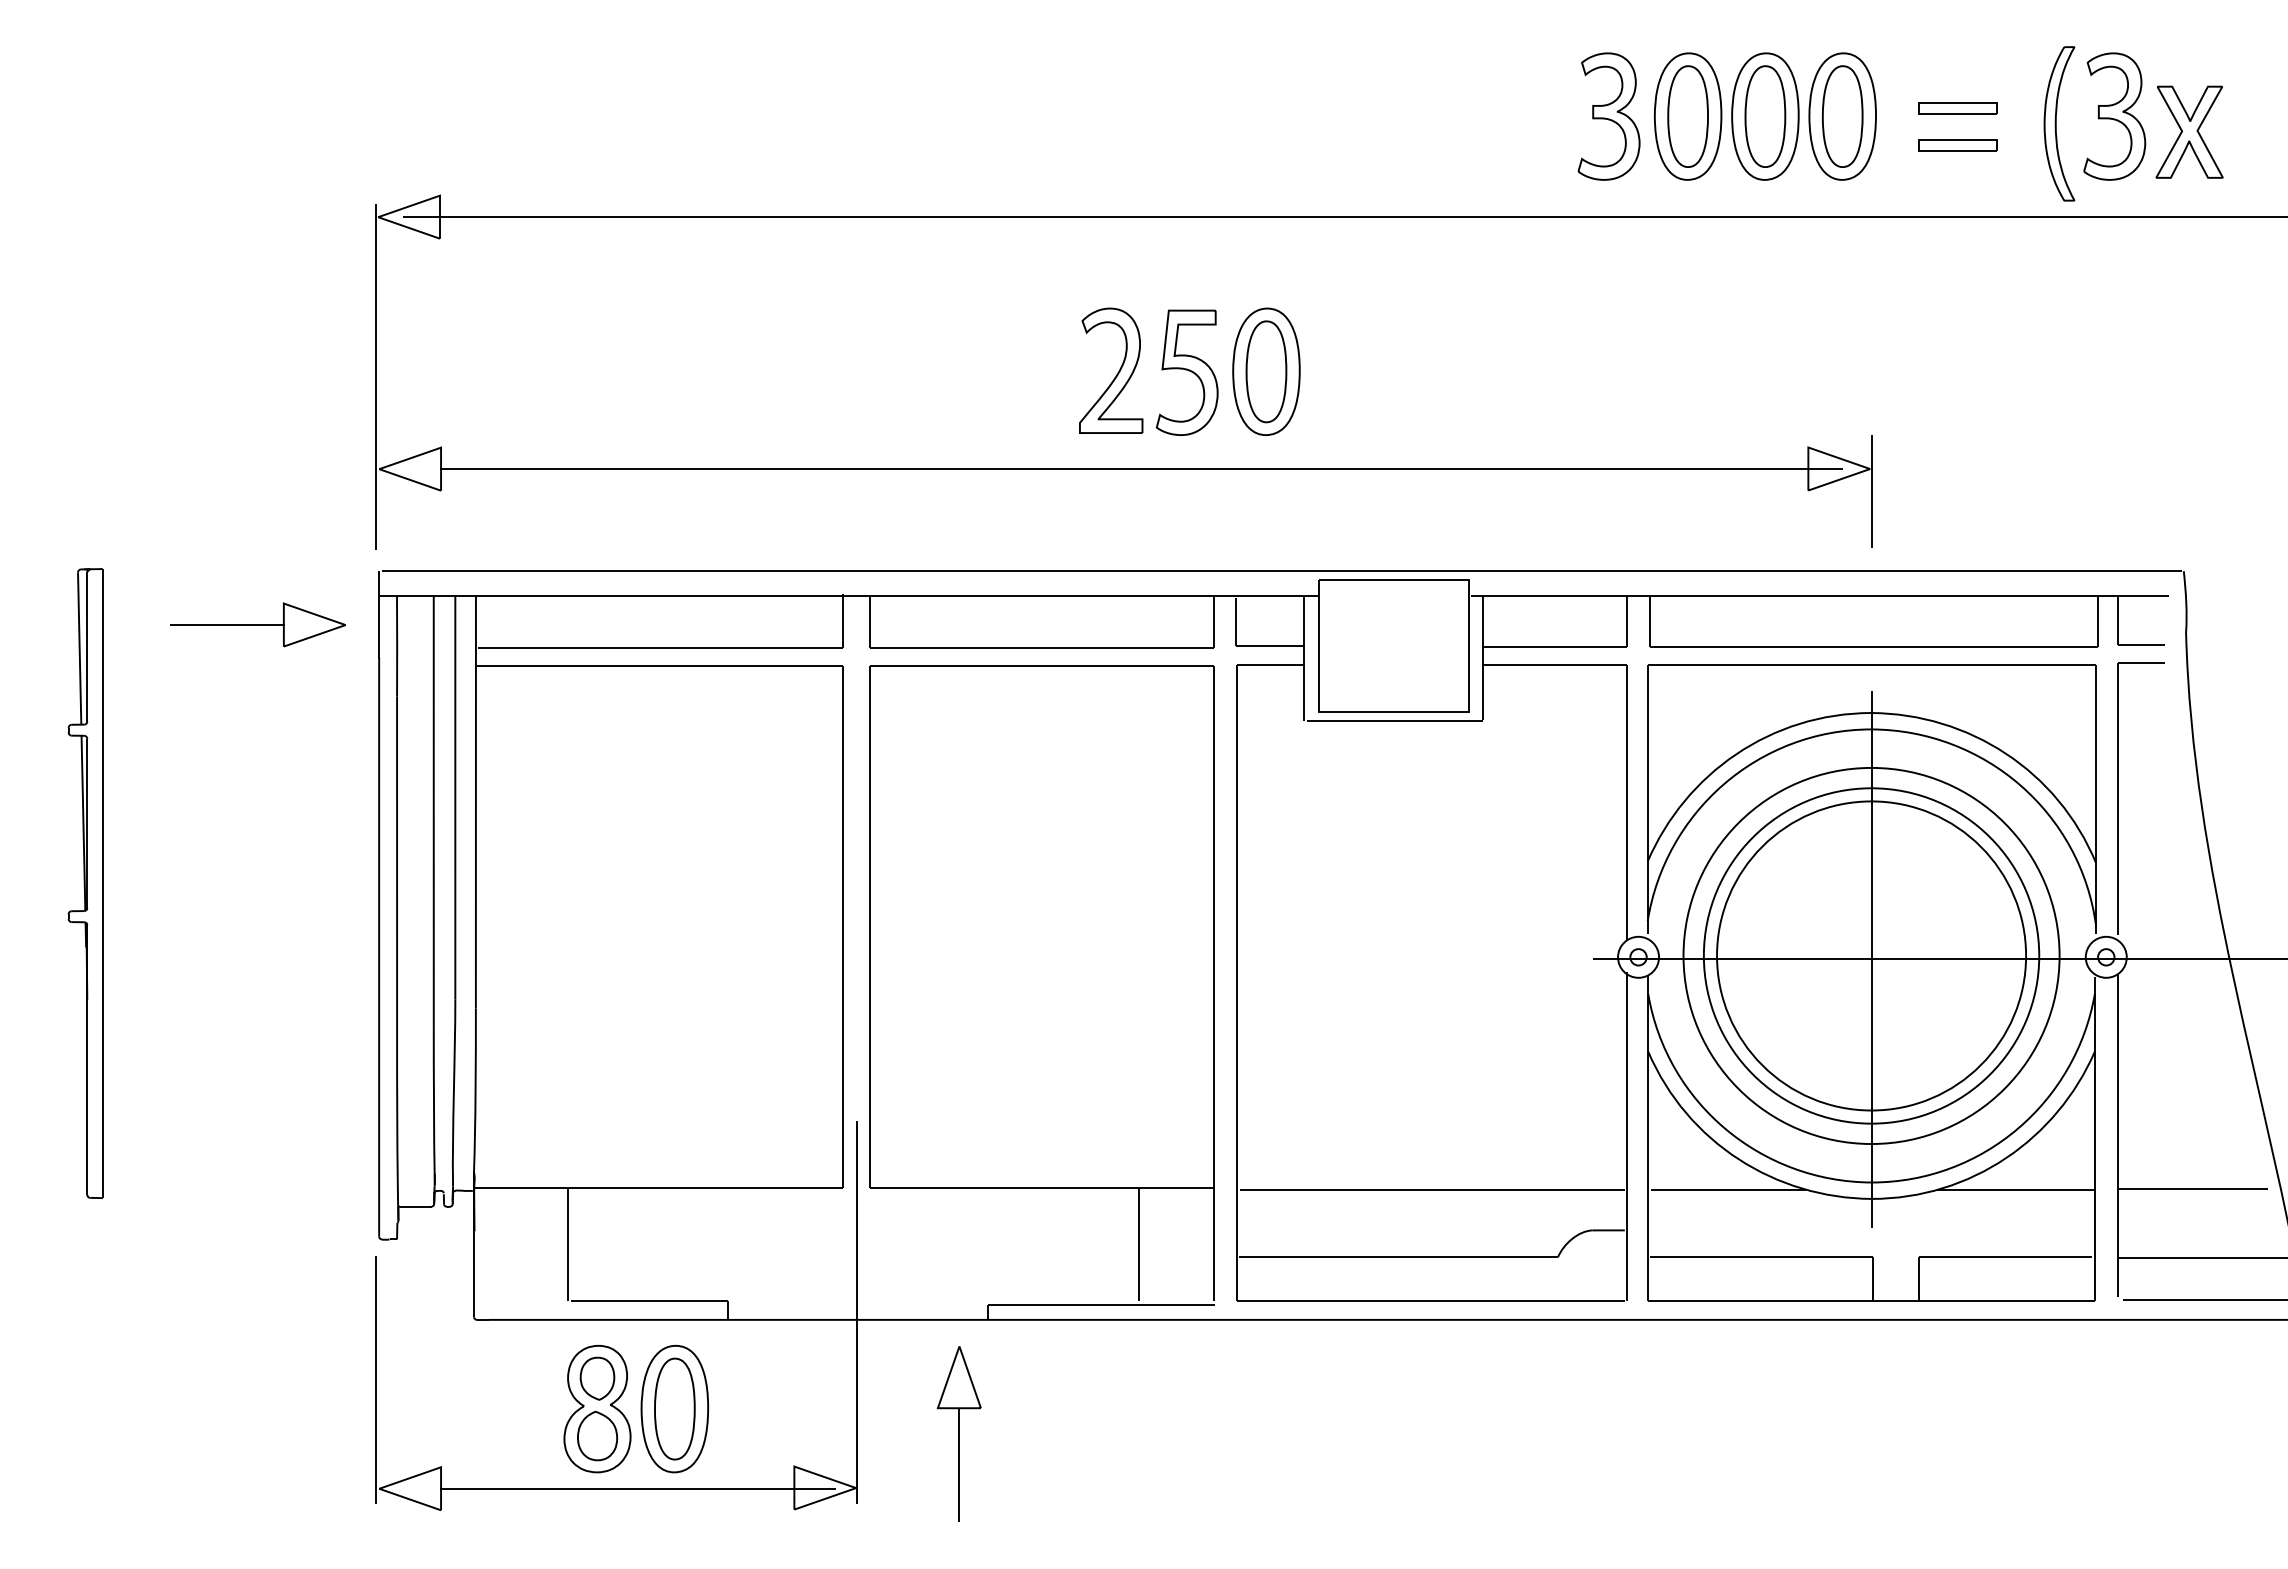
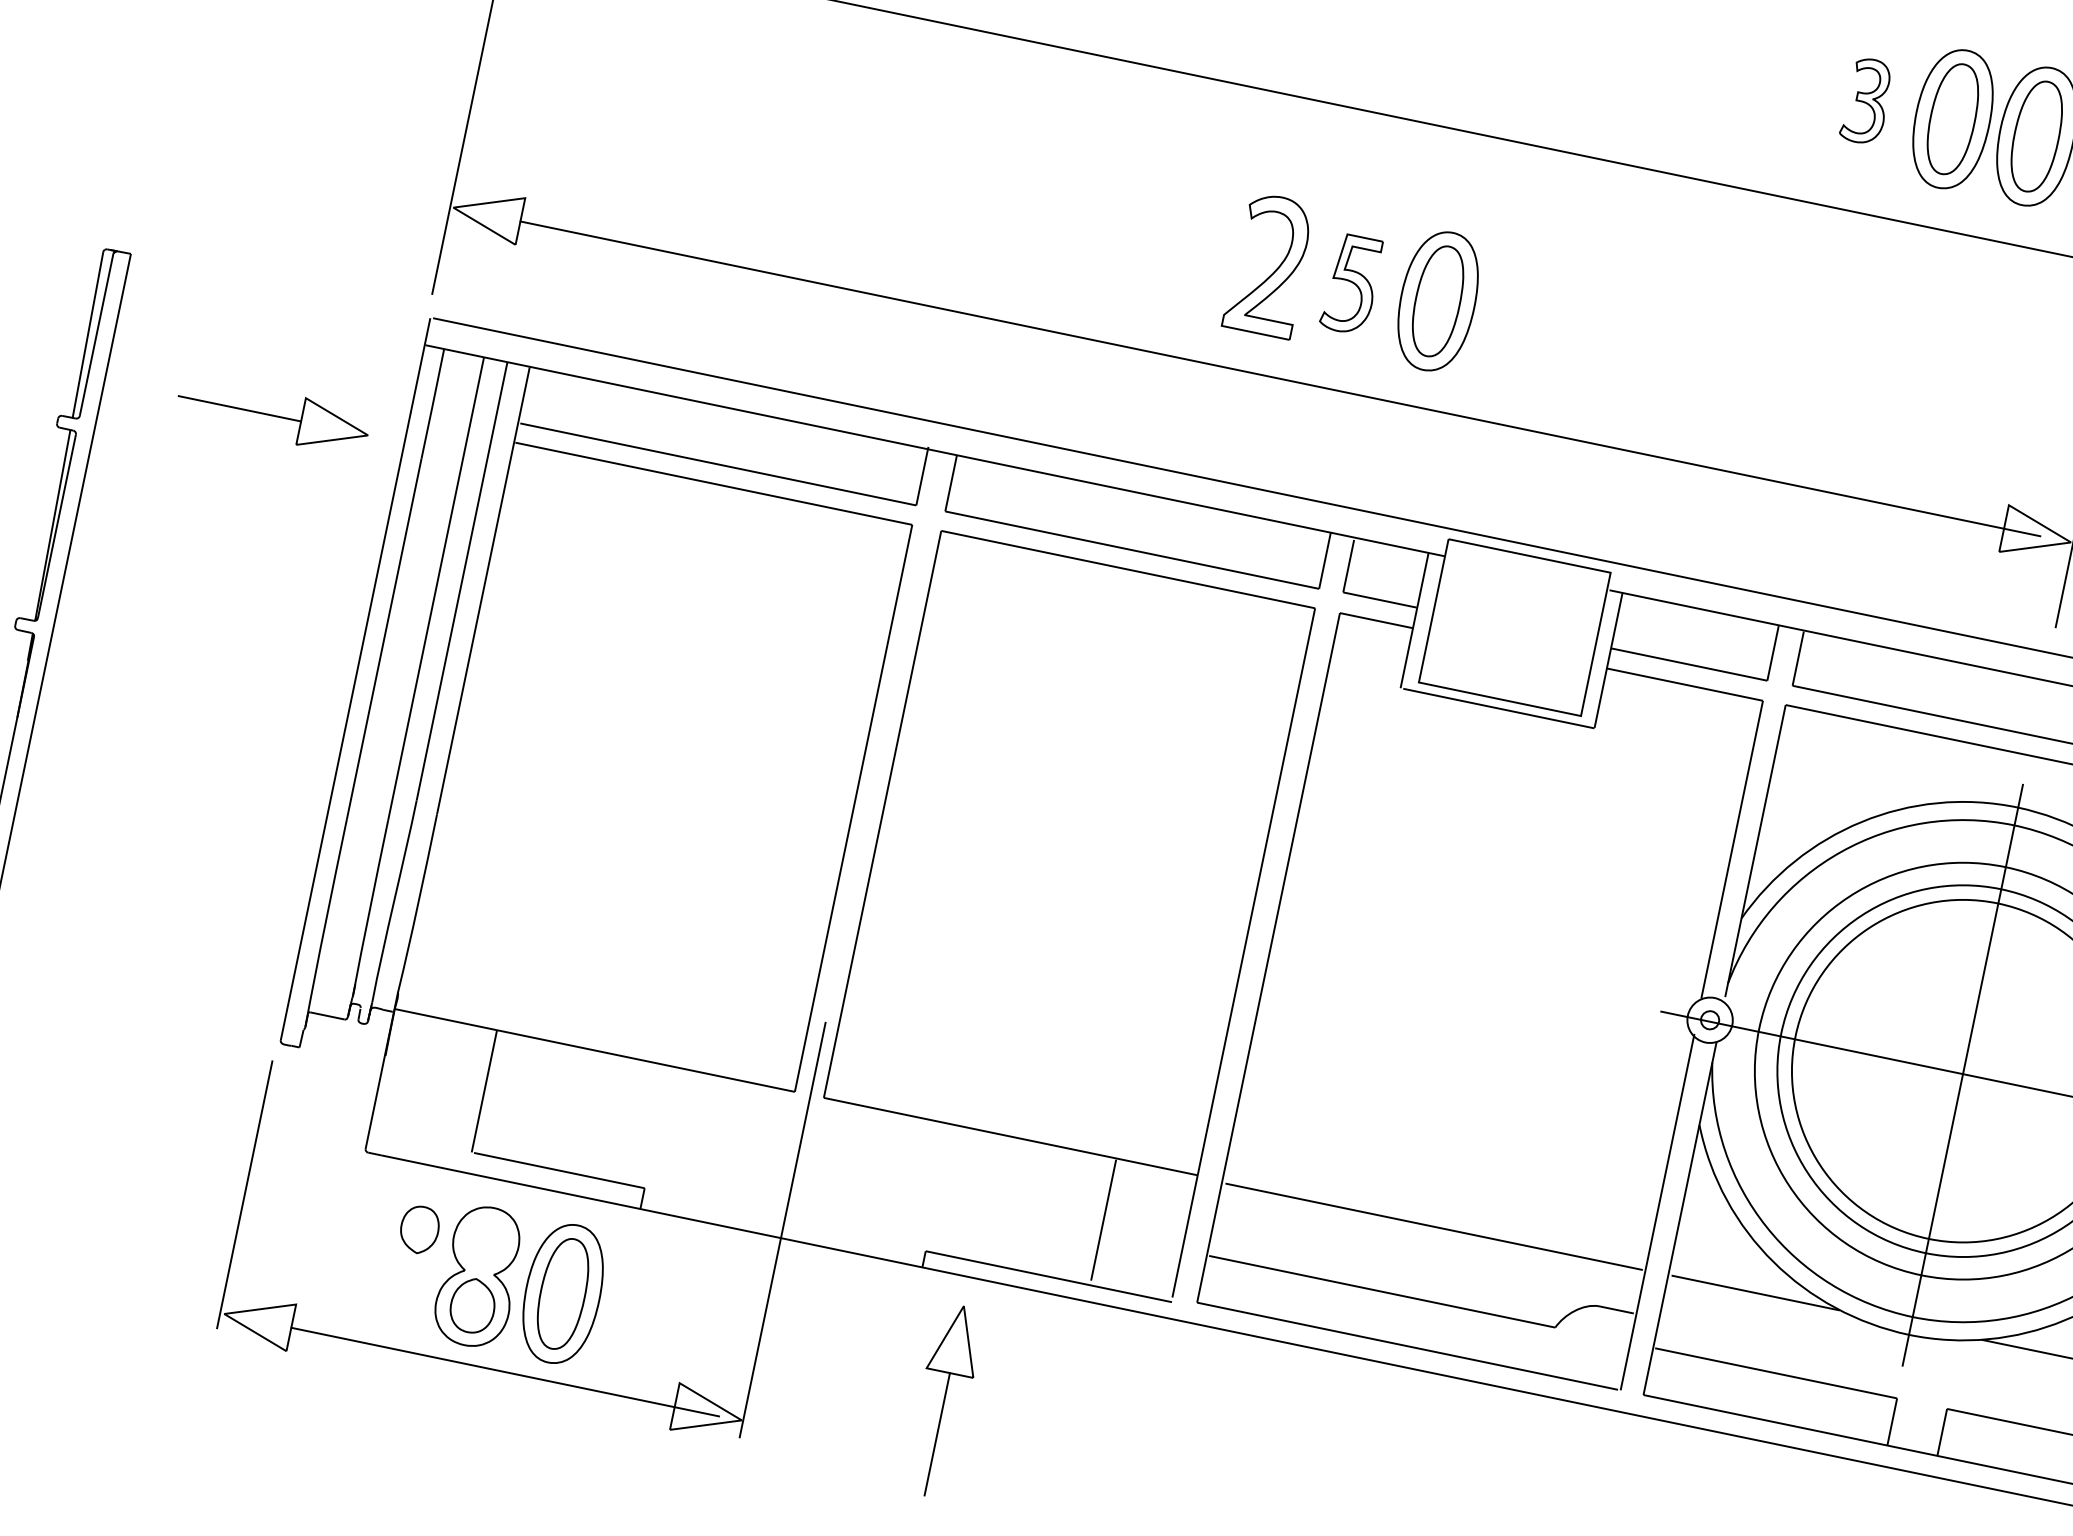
part: (1608, 116) -> (1866, 101), size x0.6
part: (1186, 372) -> (1351, 284), size x0.7
part: (257, 624) -> (272, 414), moved
part: (597, 1378) -> (419, 1229), moved
part: (958, 1433) -> (943, 1400), moved

